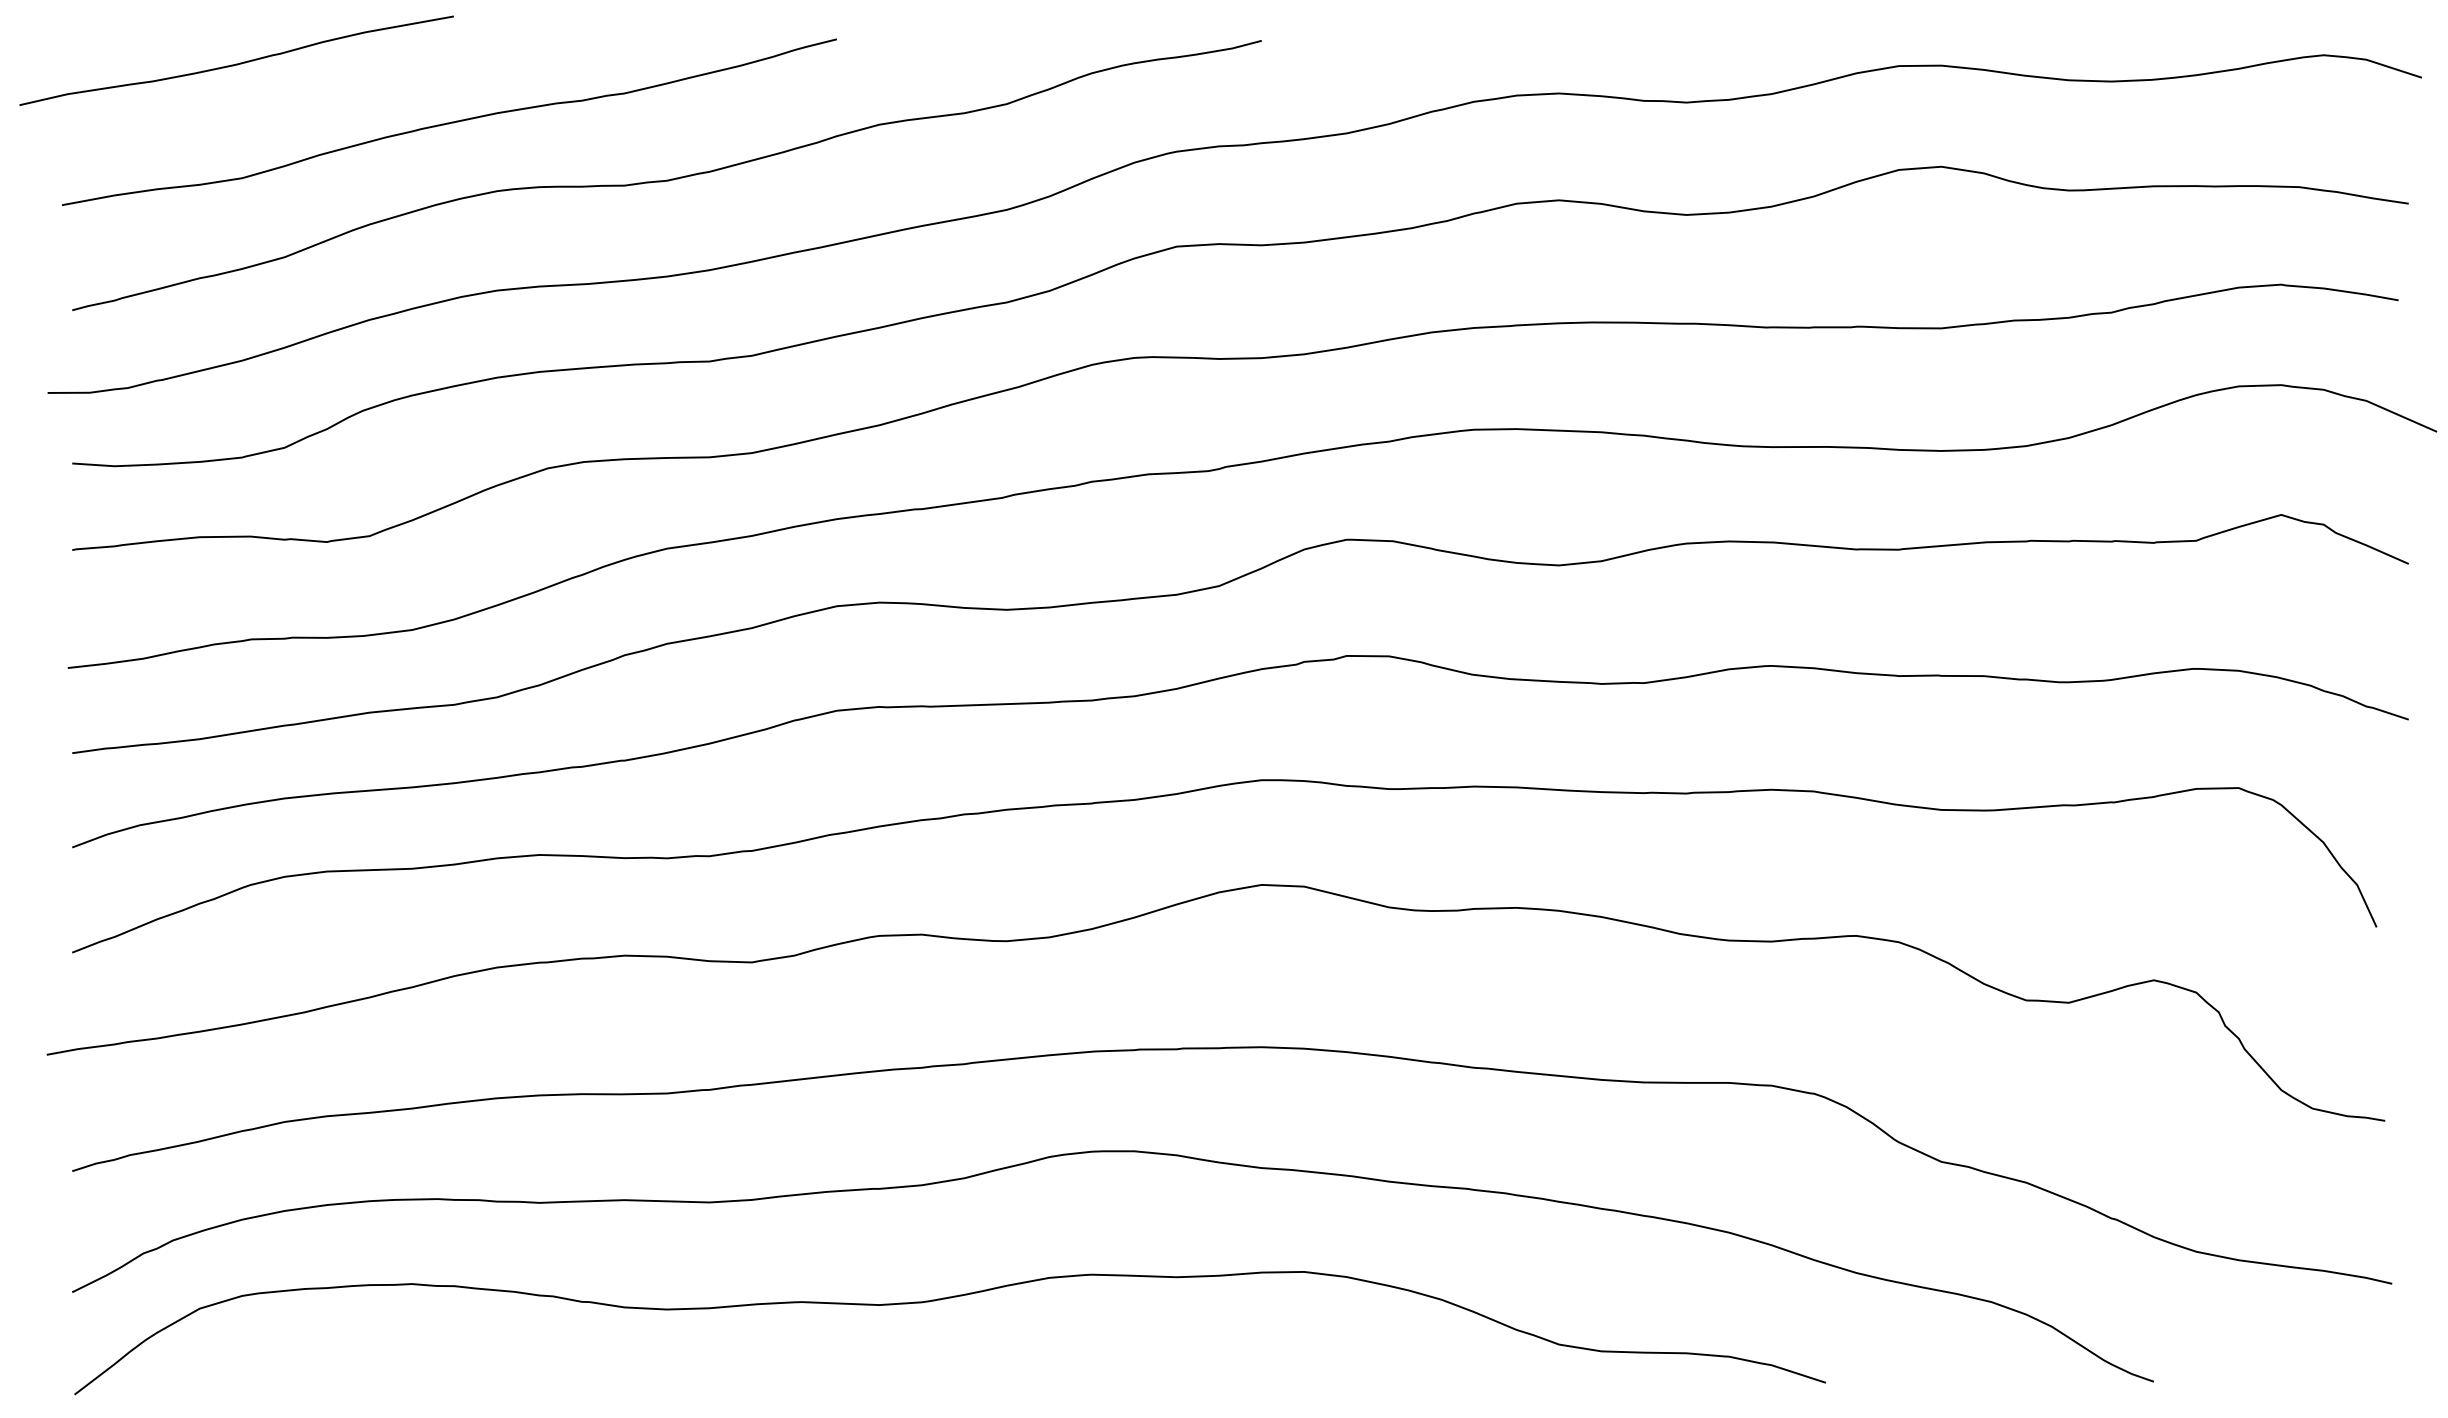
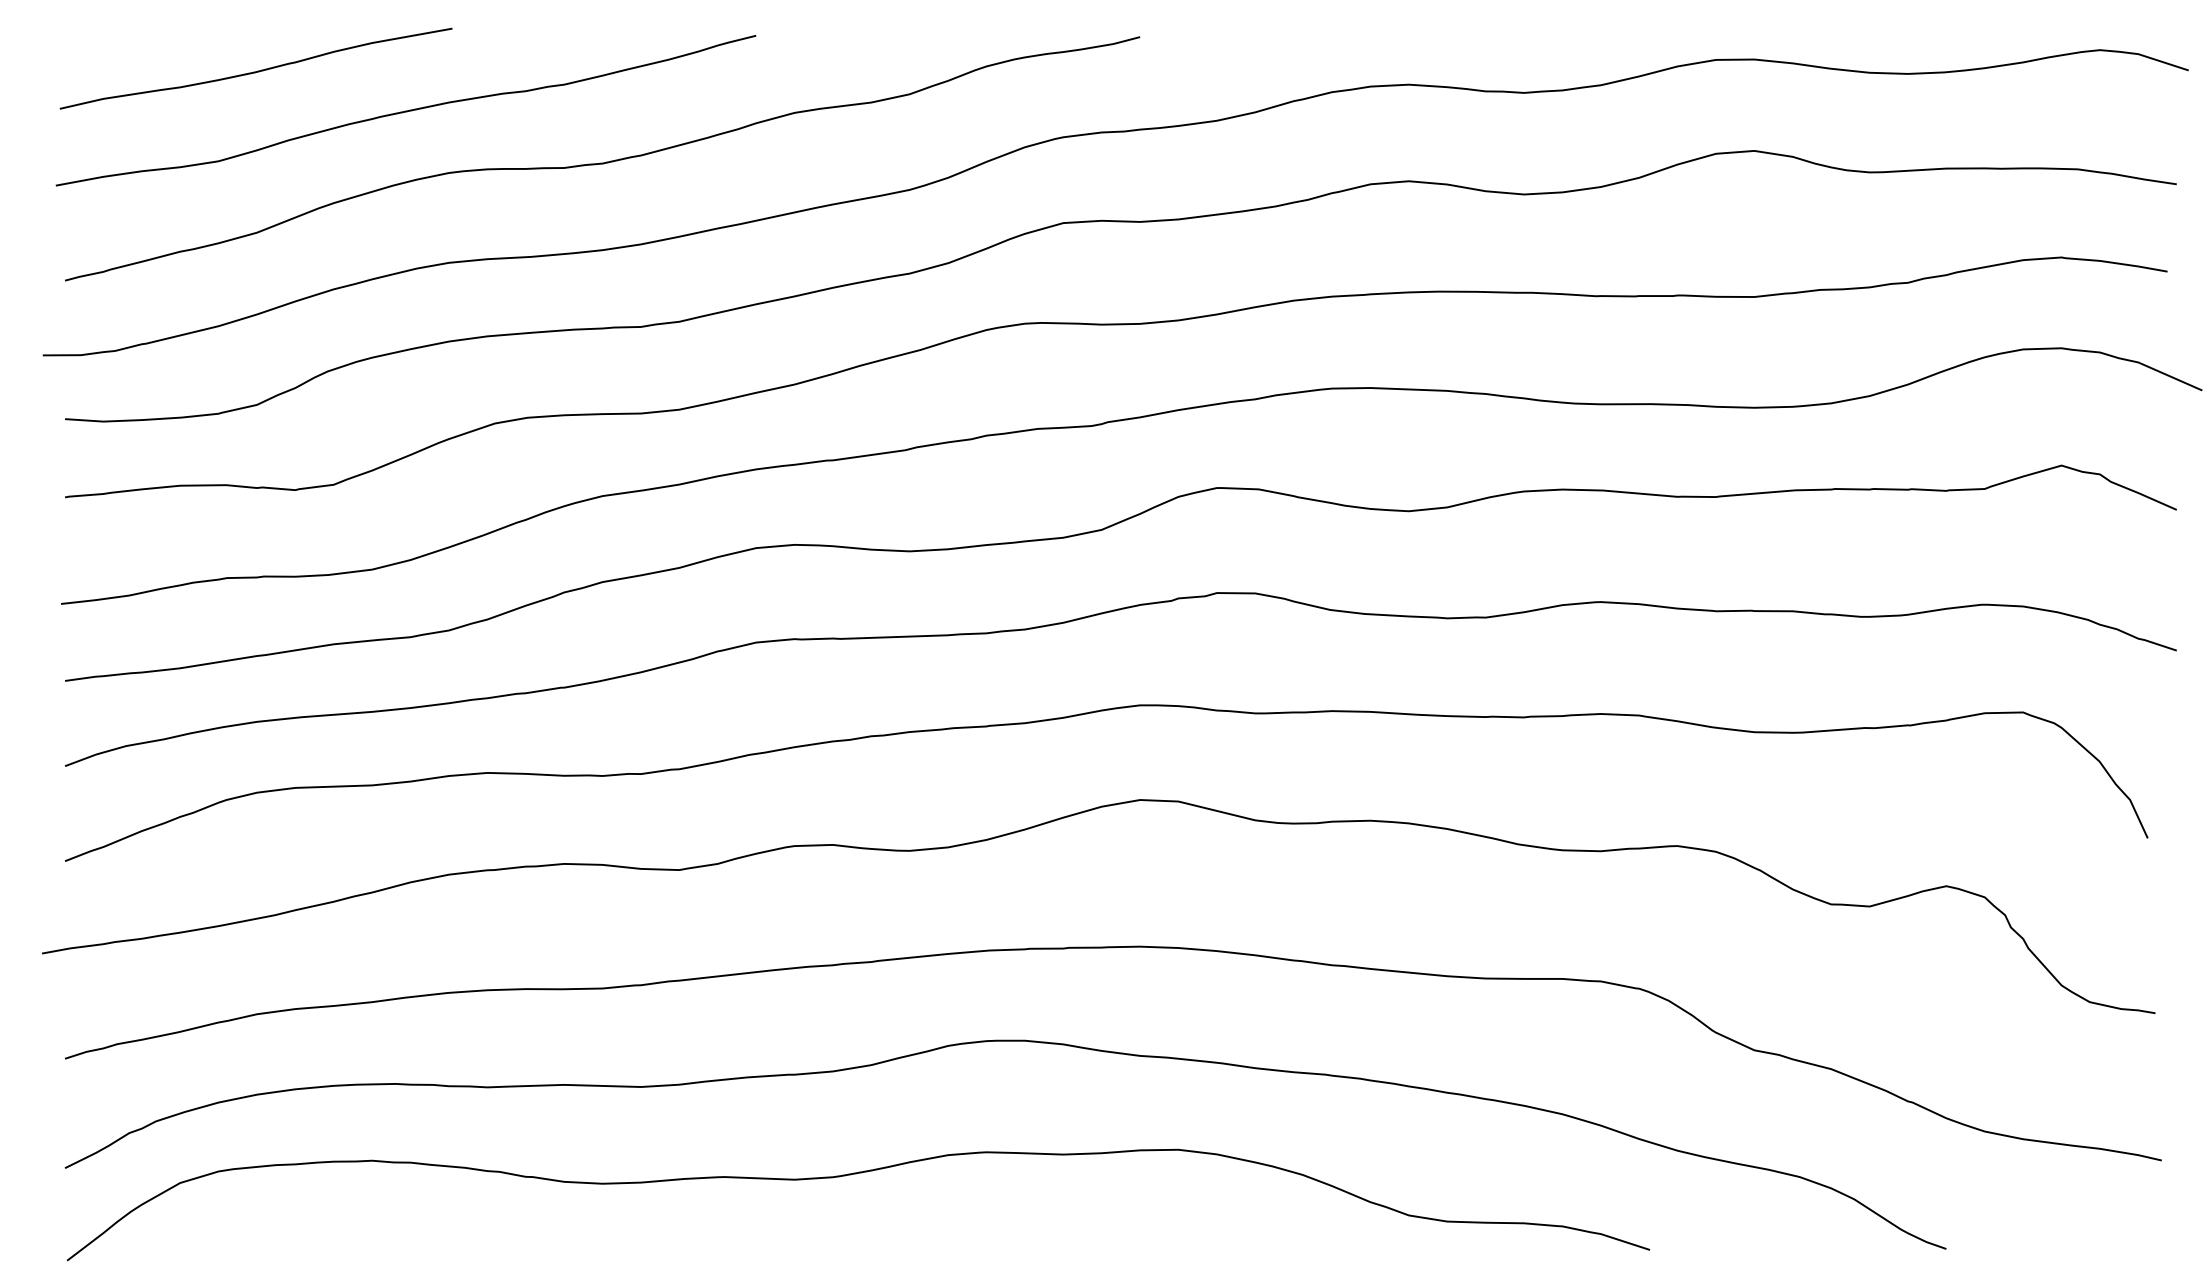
curve: (236, 63) -> (255, 71), moved

